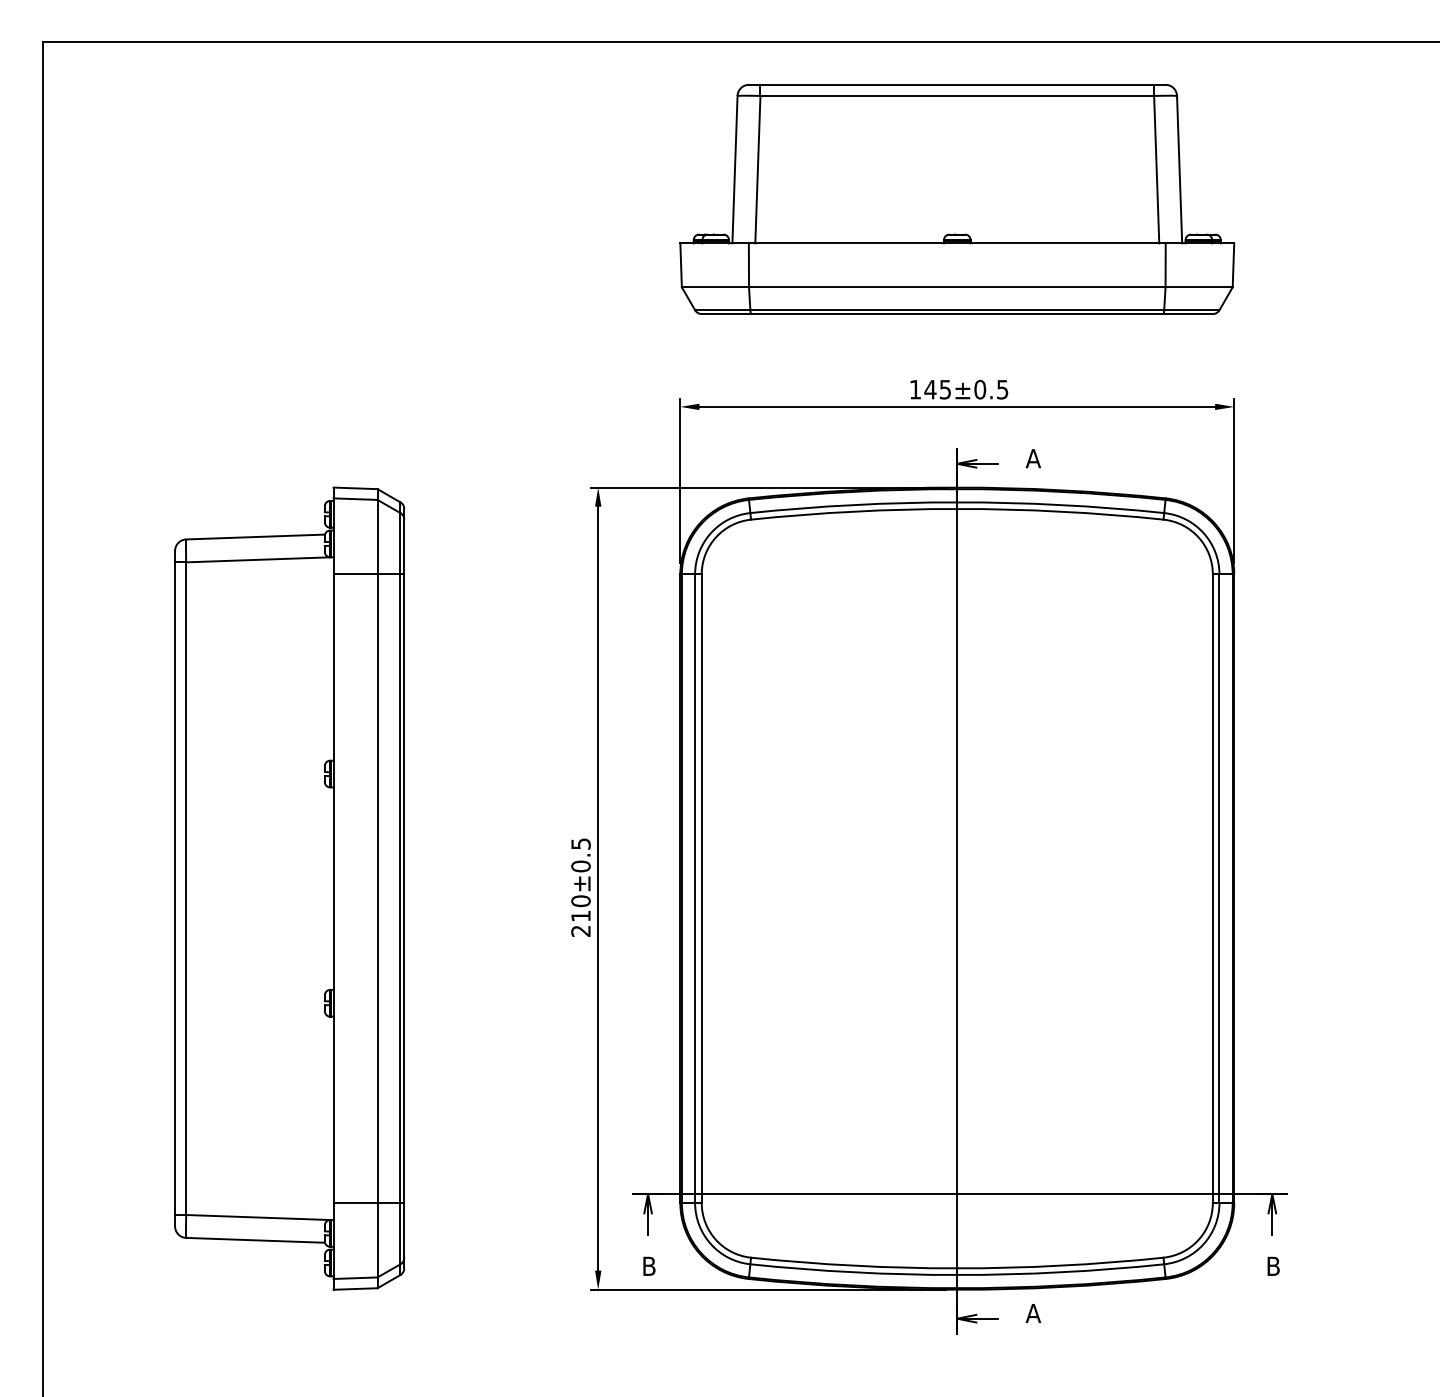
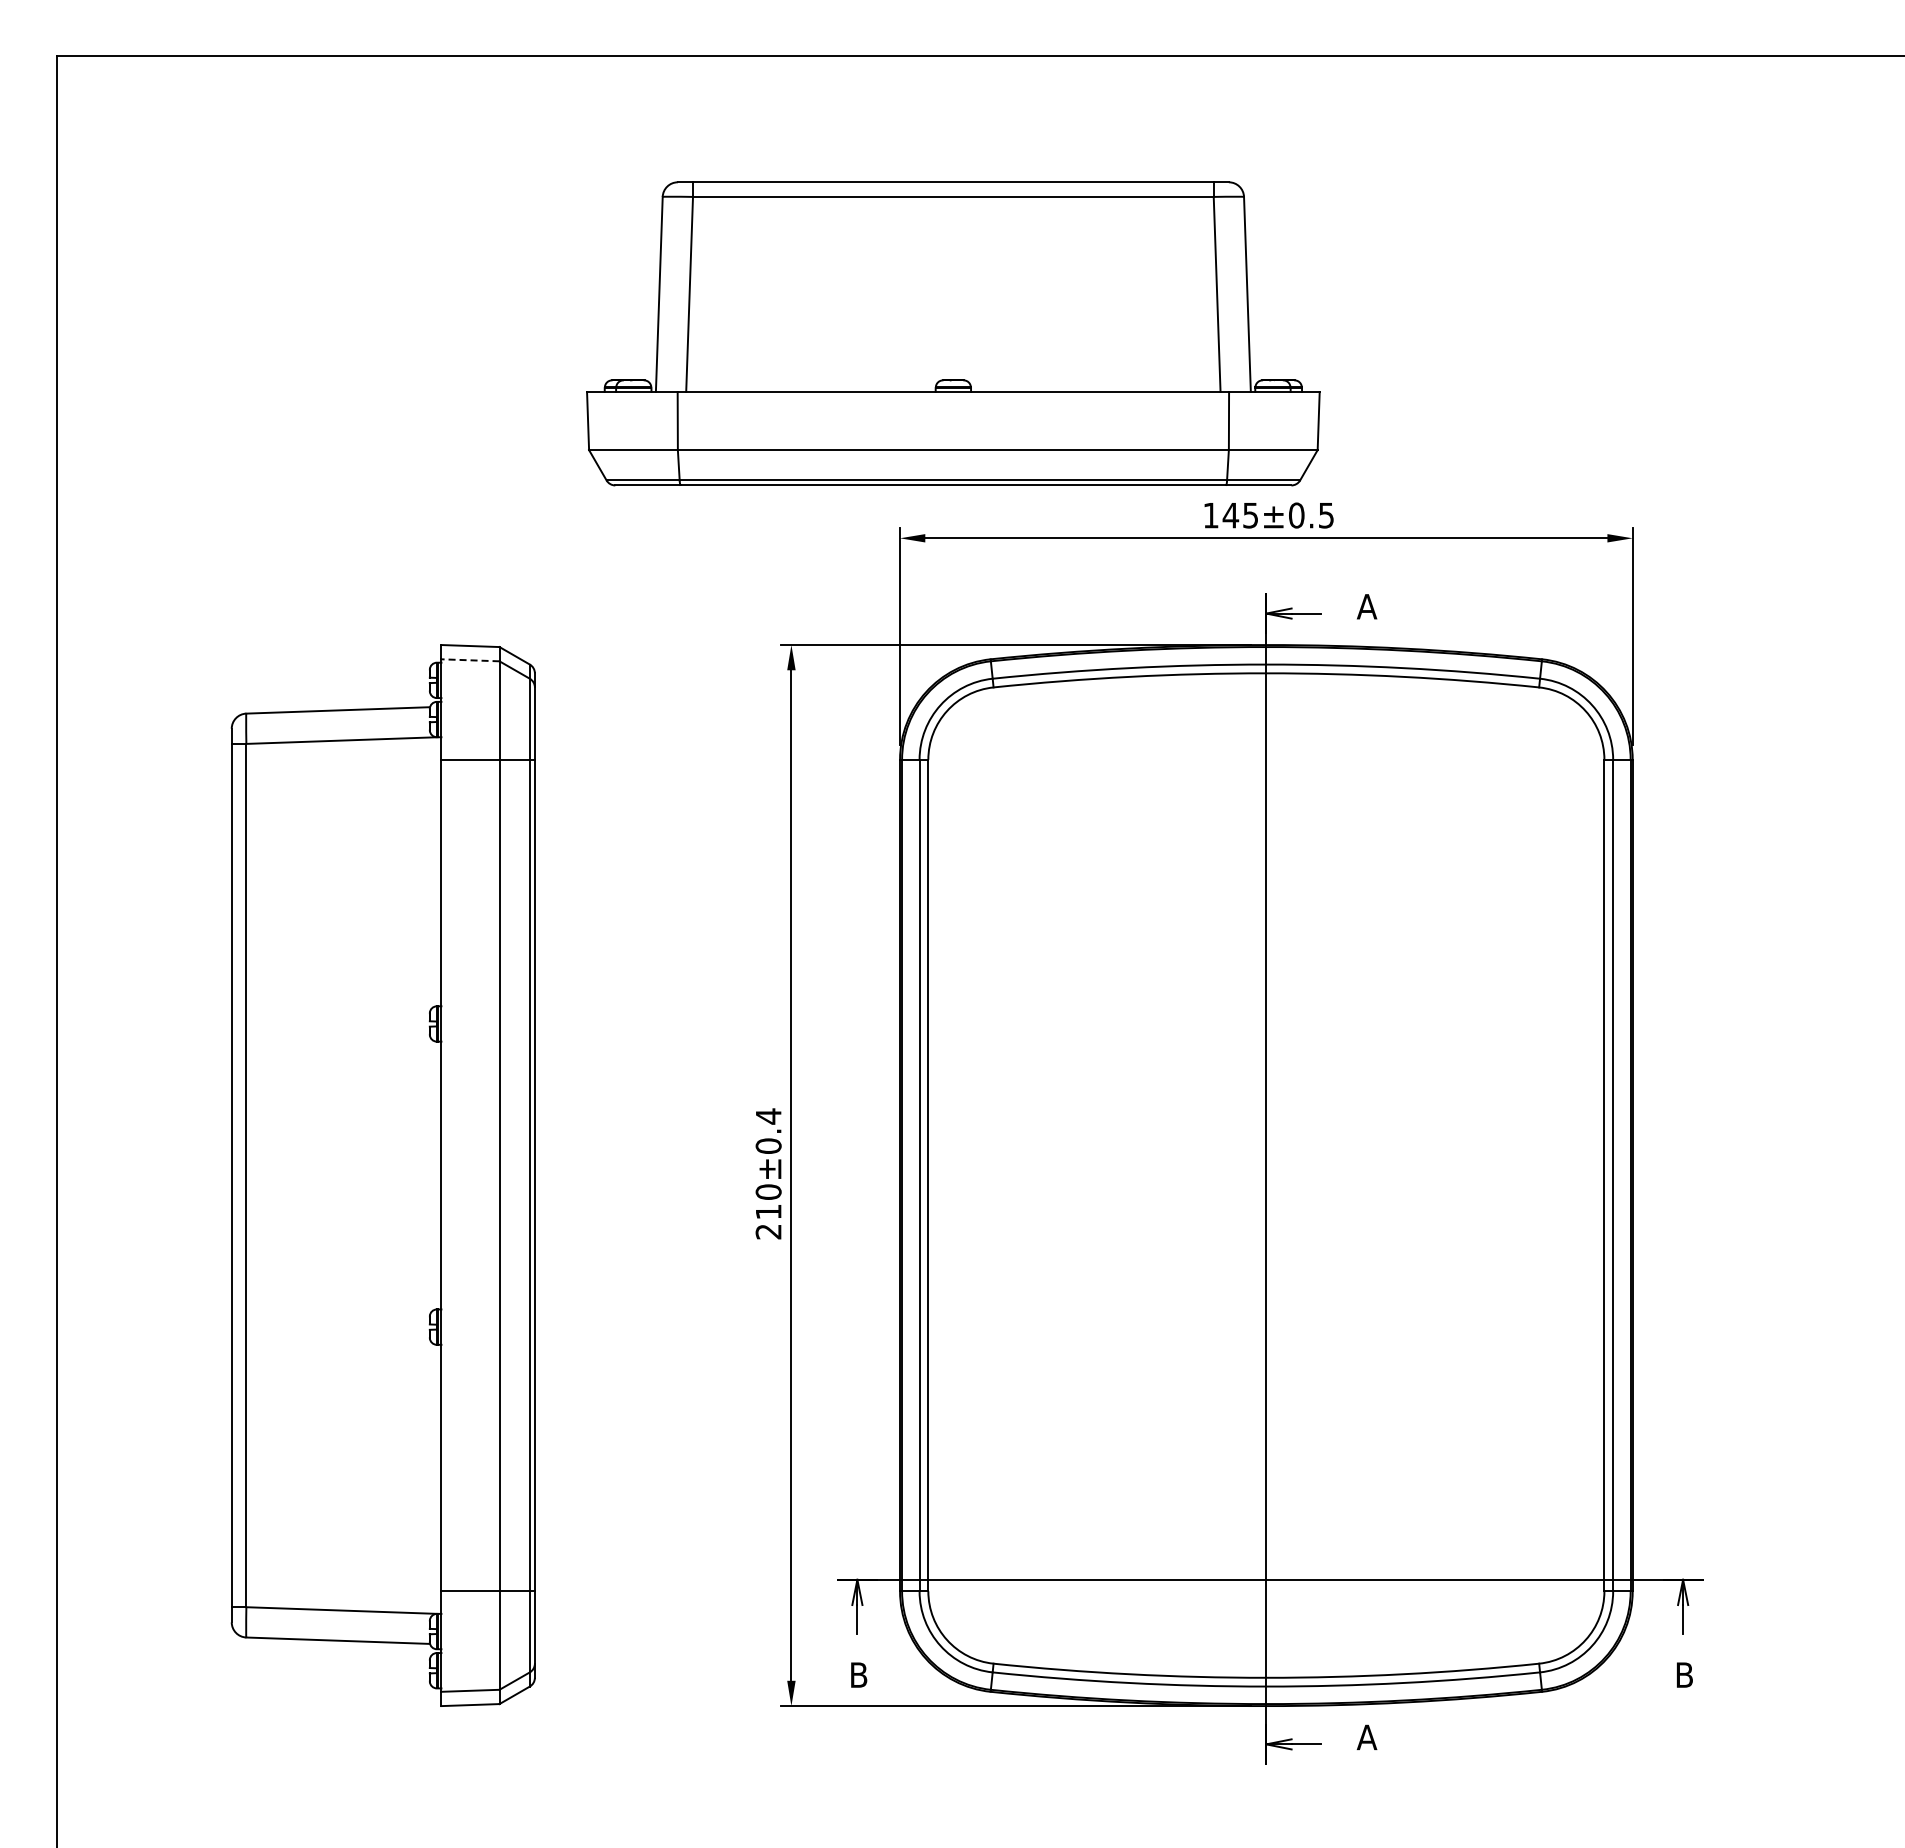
part: (957, 199) -> (953, 333), moved
line: (355, 499) -> (470, 660), solid -> dashed
text: (580, 844) -> (768, 1116), 210±0.5 -> 210±0.4

